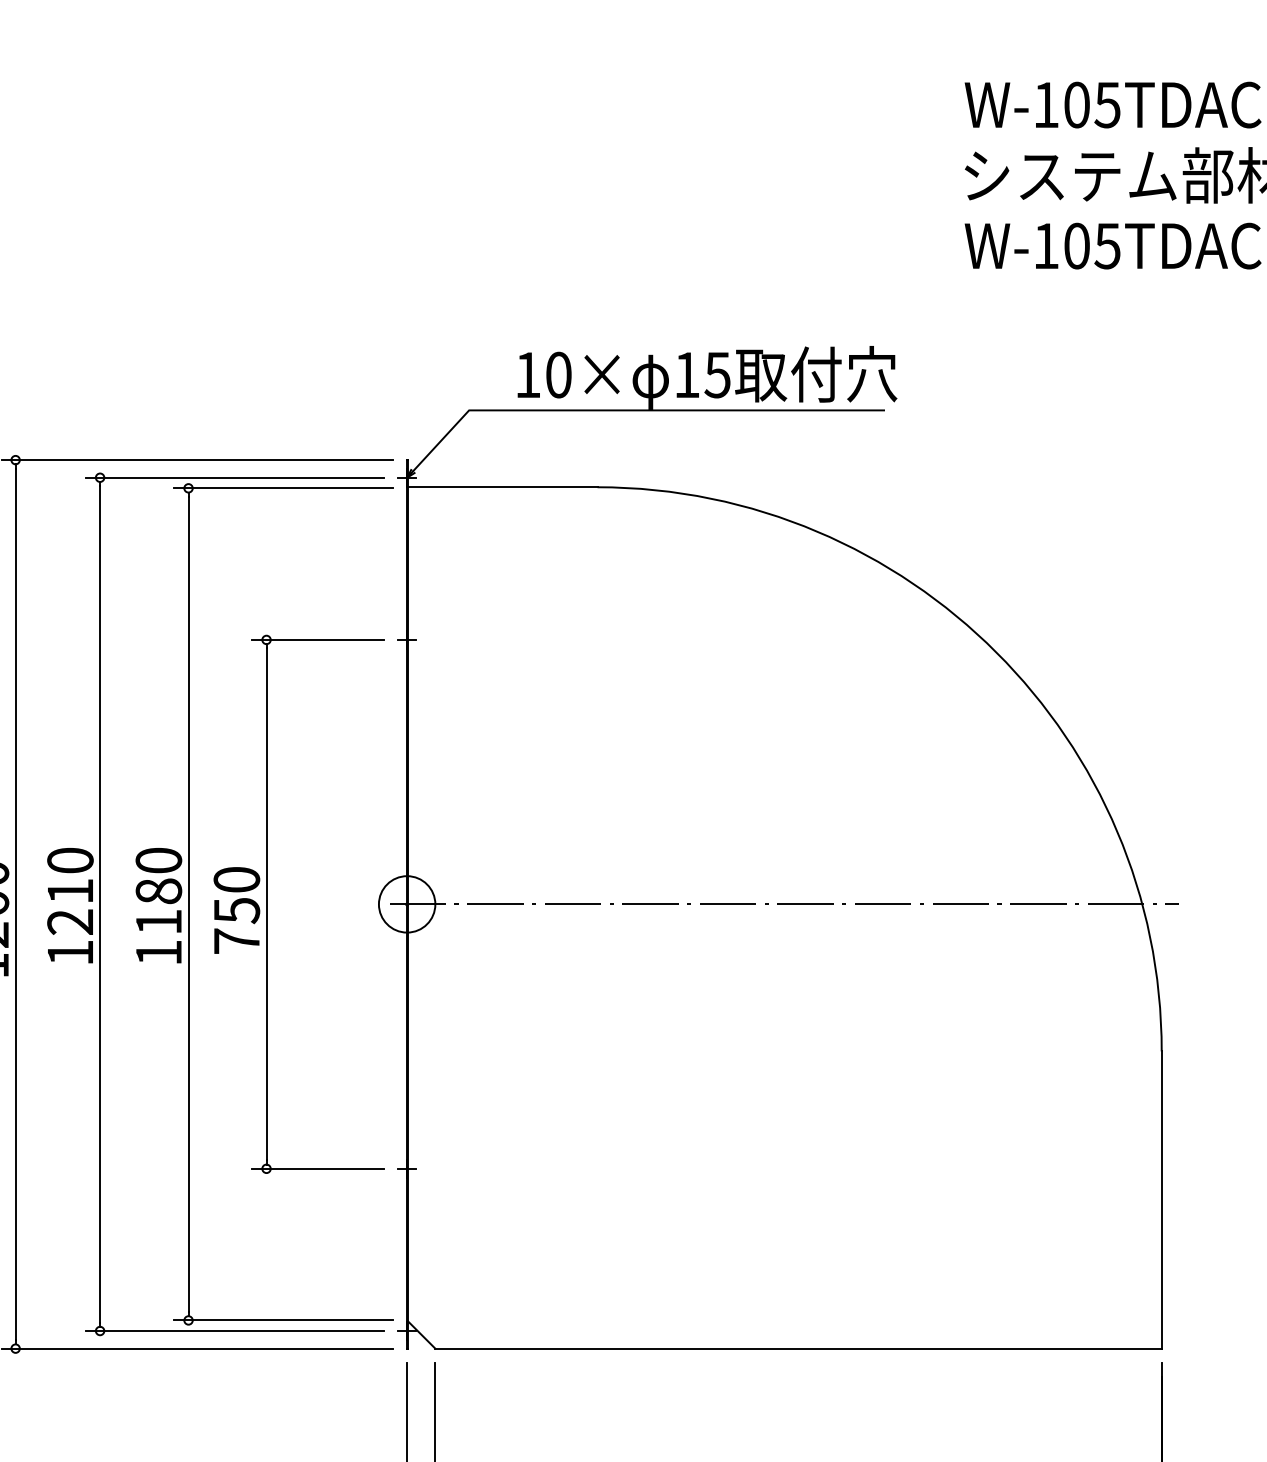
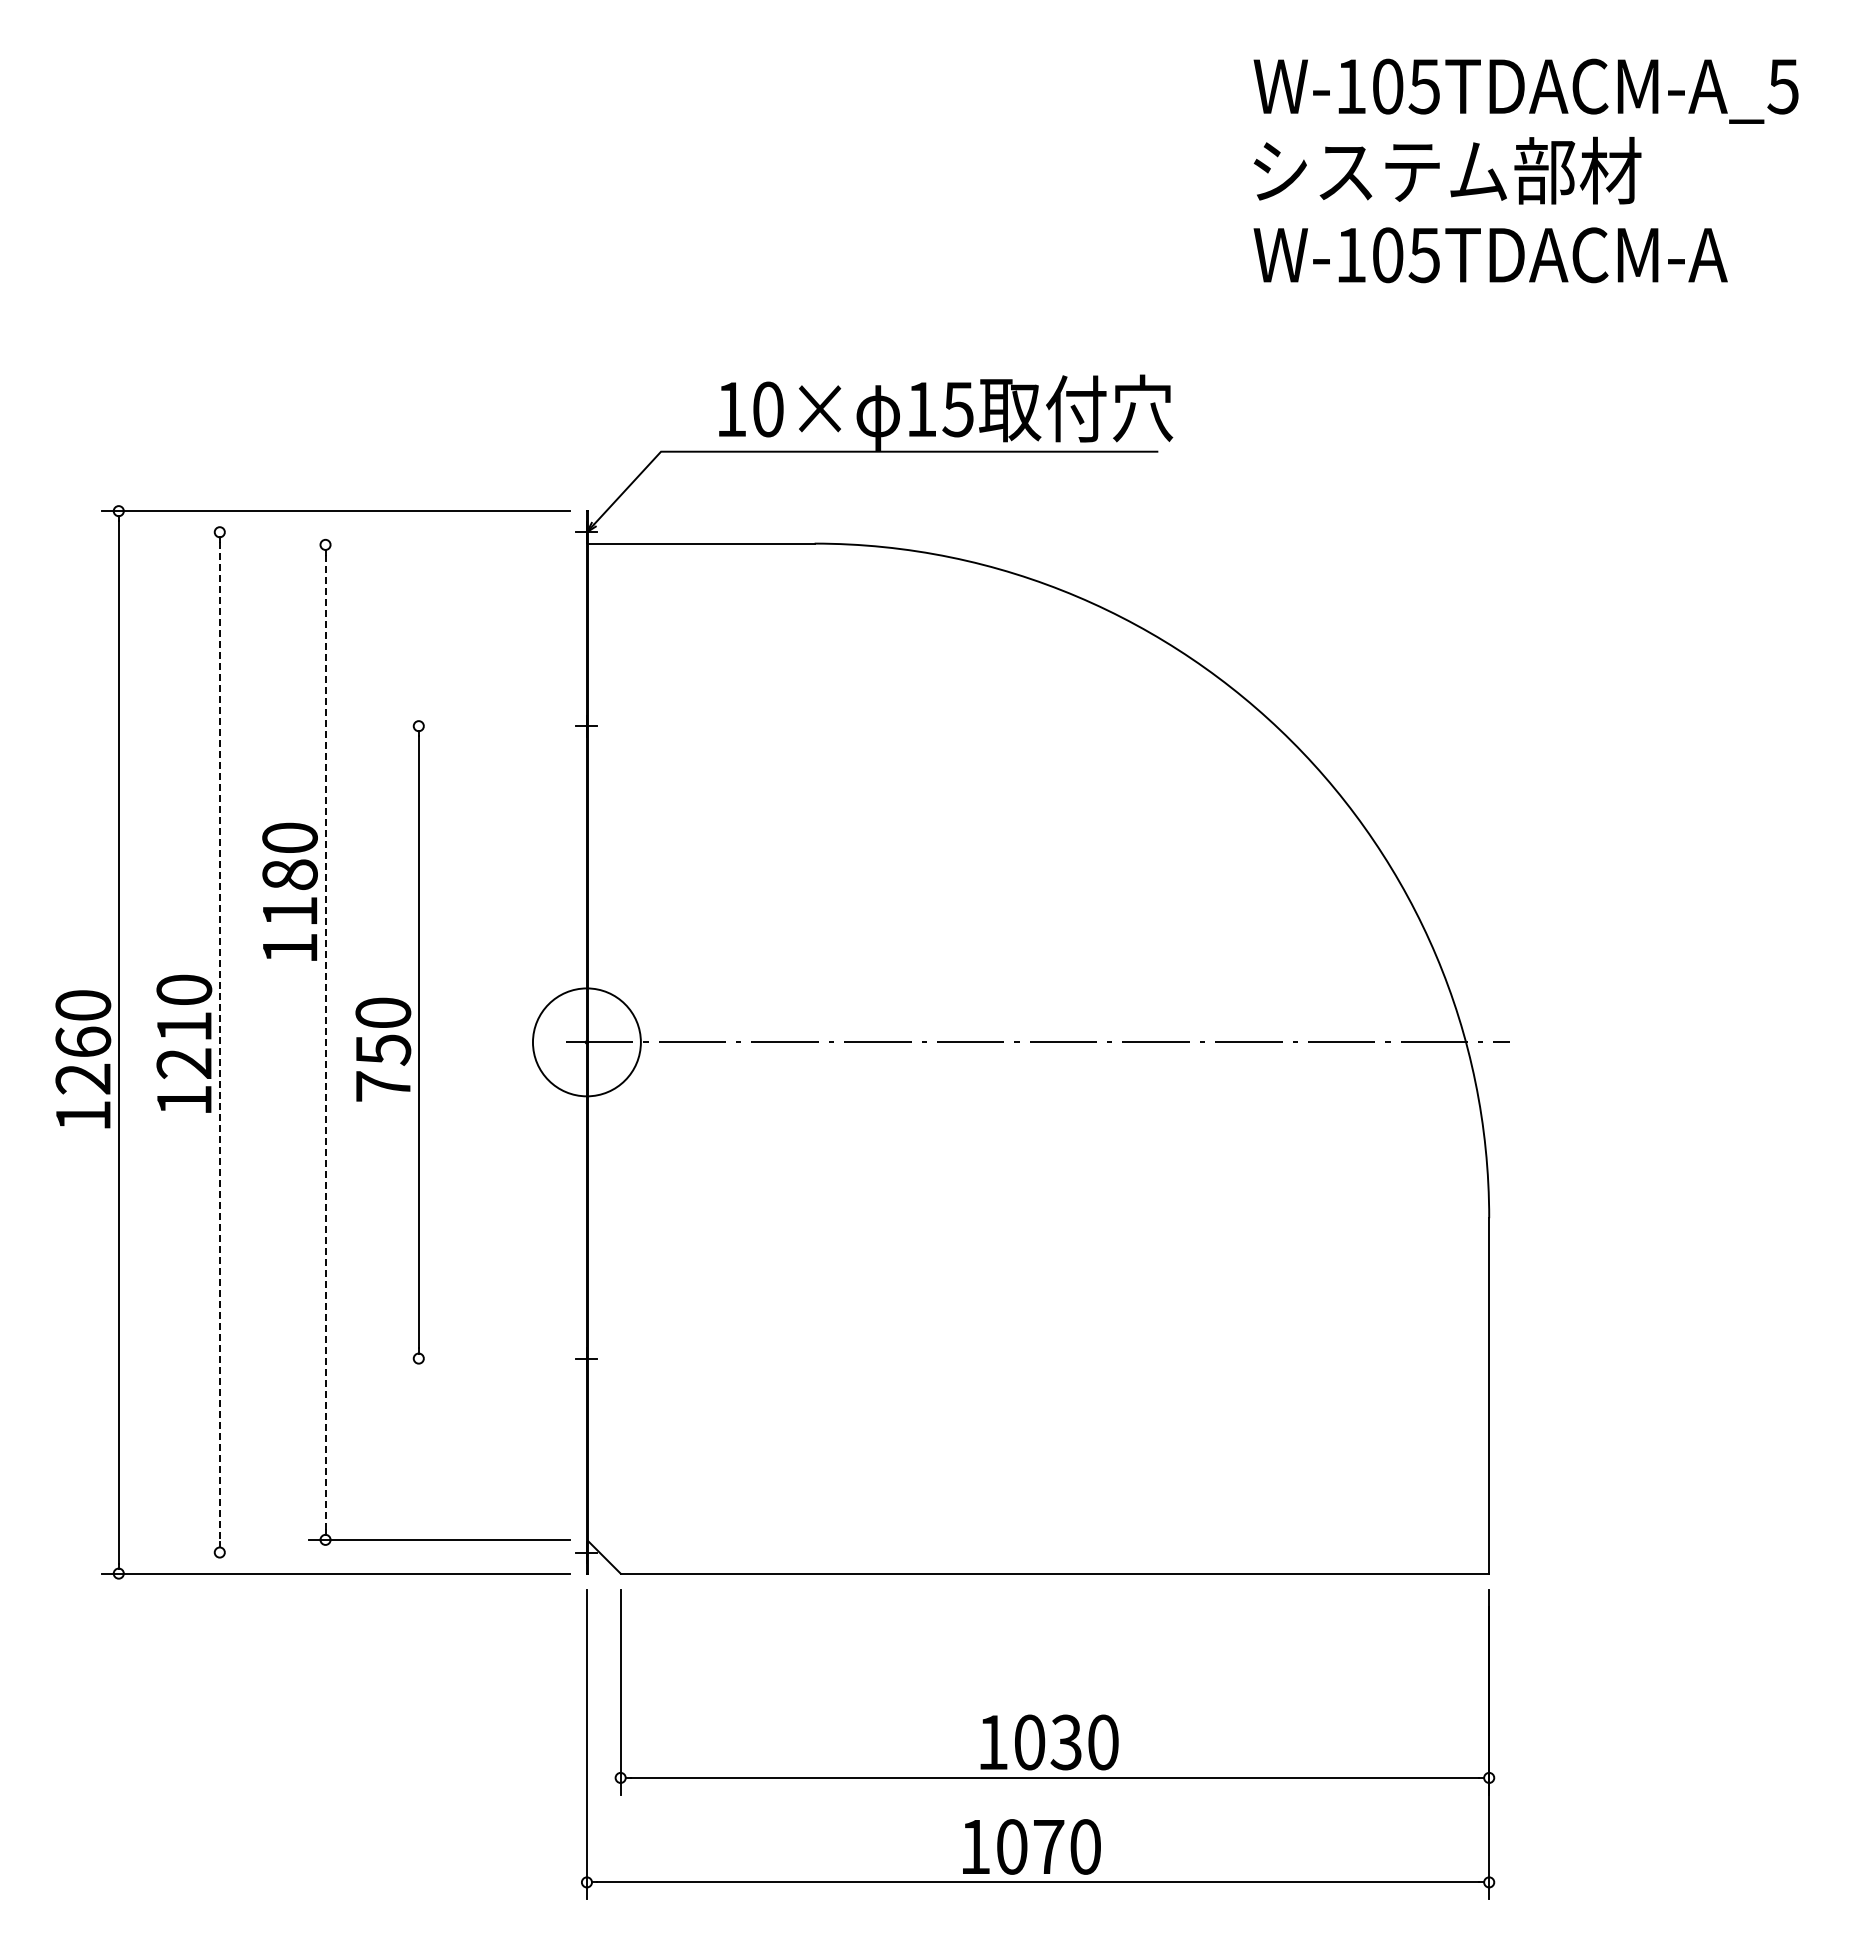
line: (234, 477) -> (380, 532), removed
line: (283, 488) -> (439, 544), removed
line: (318, 640) -> (480, 726), removed
line: (99, 904) -> (219, 1042), solid -> dashed
line: (188, 904) -> (325, 1042), solid -> dashed
circle: (406, 904) -> (586, 1042), size x1.6
text: (158, 905) -> (289, 891), moved
line: (318, 1168) -> (480, 1358), removed
line: (234, 1330) -> (380, 1552), removed

